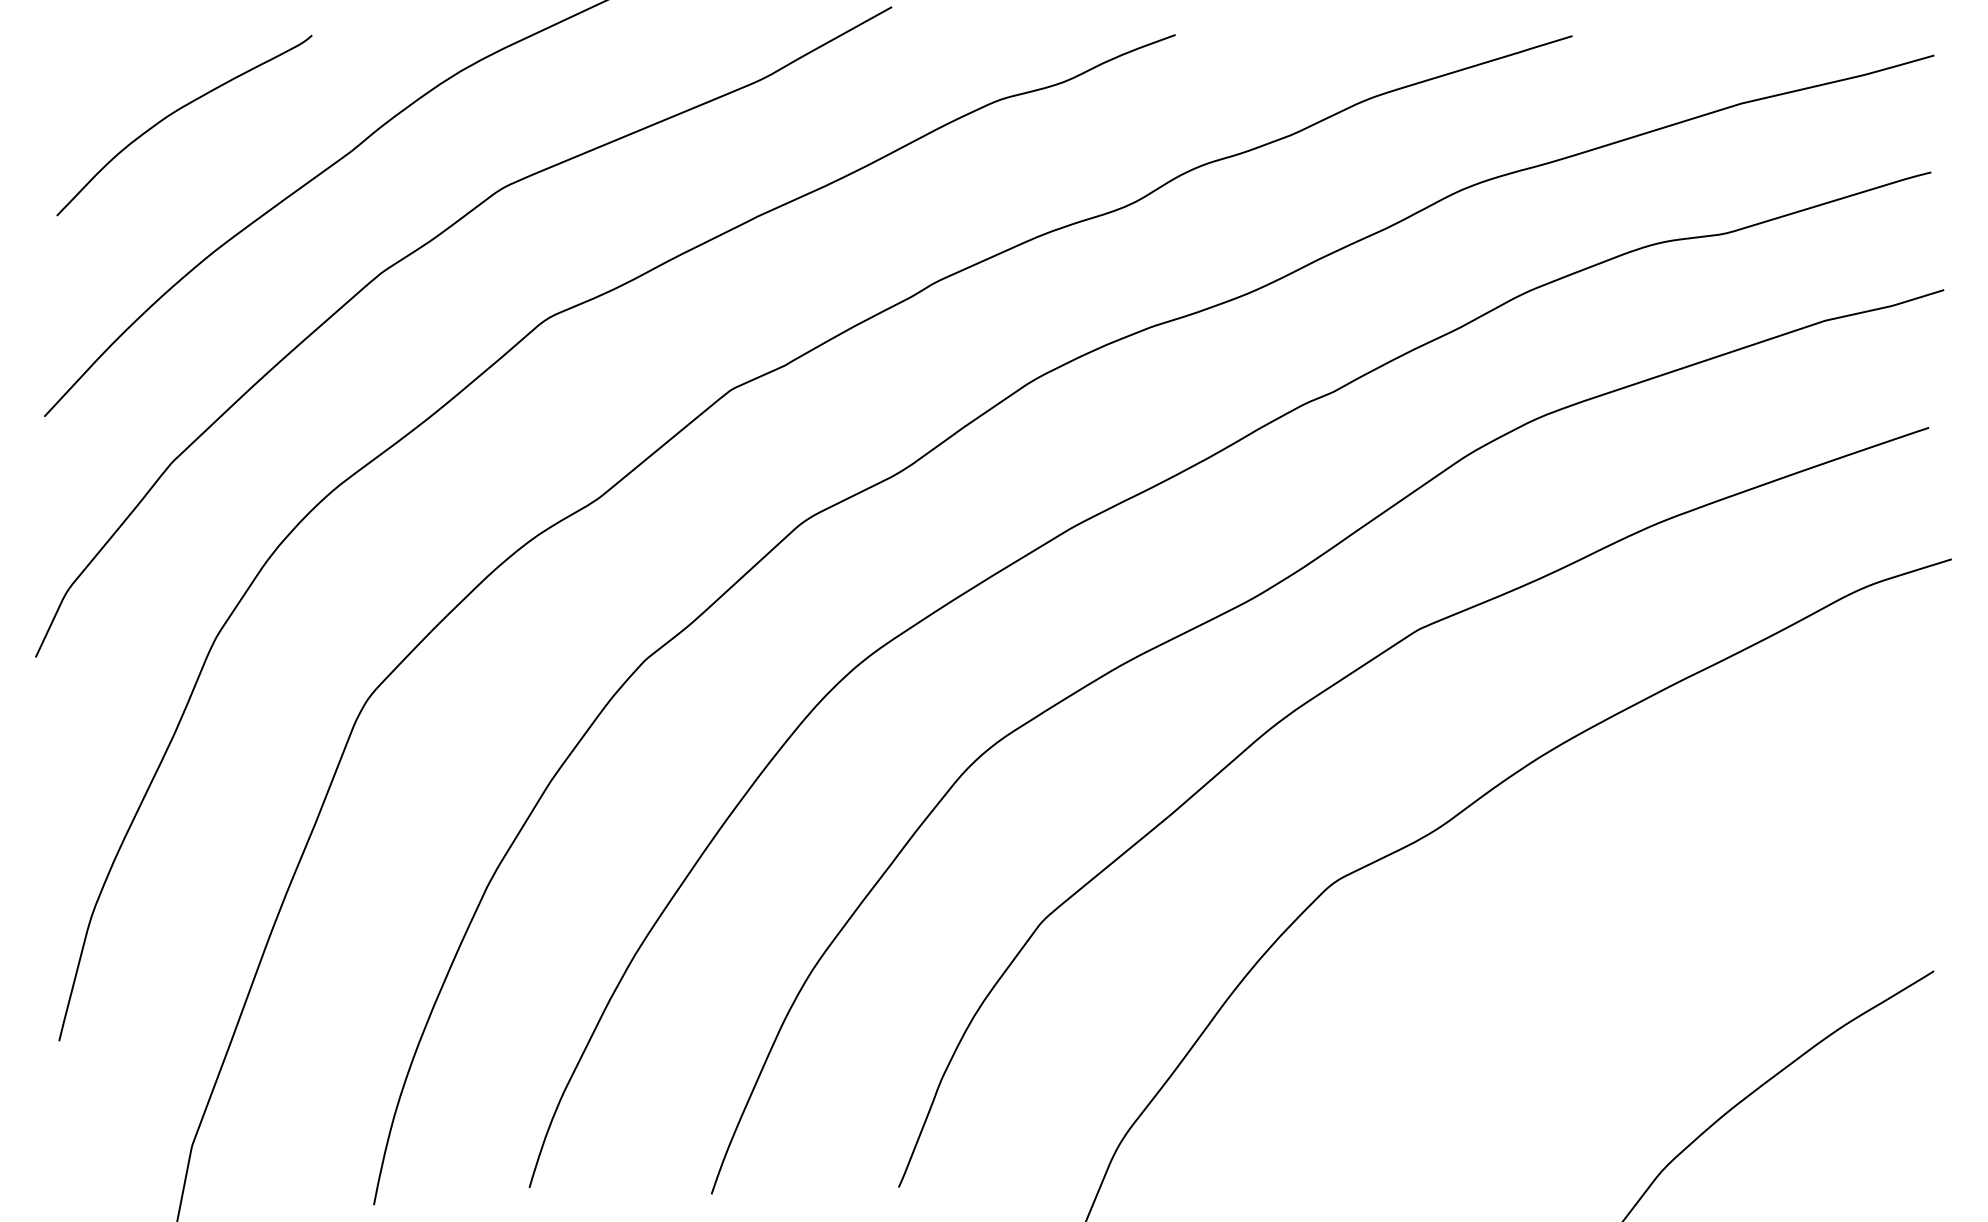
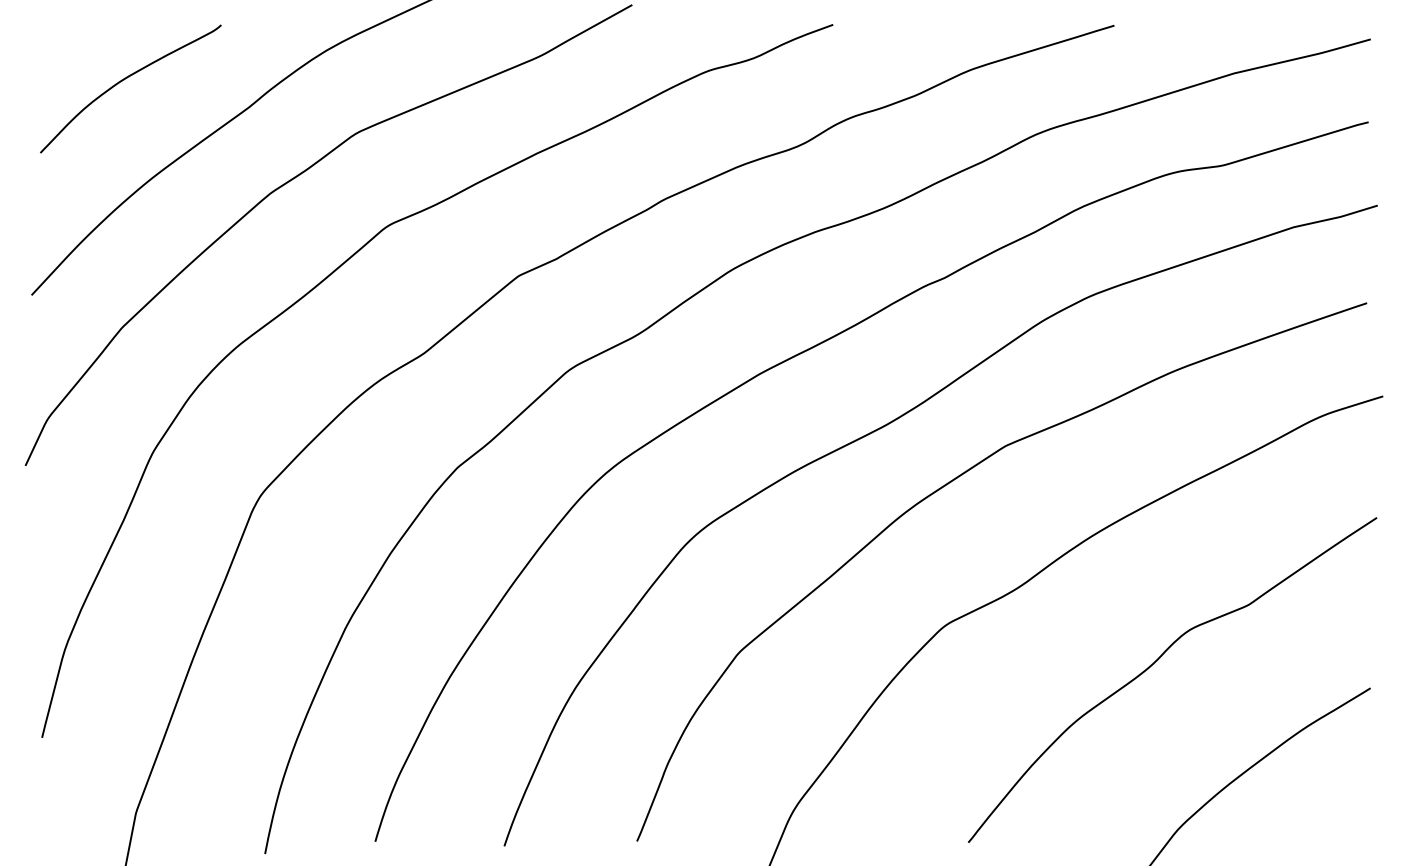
curve: (1631, 934) -> (1156, 662), added

